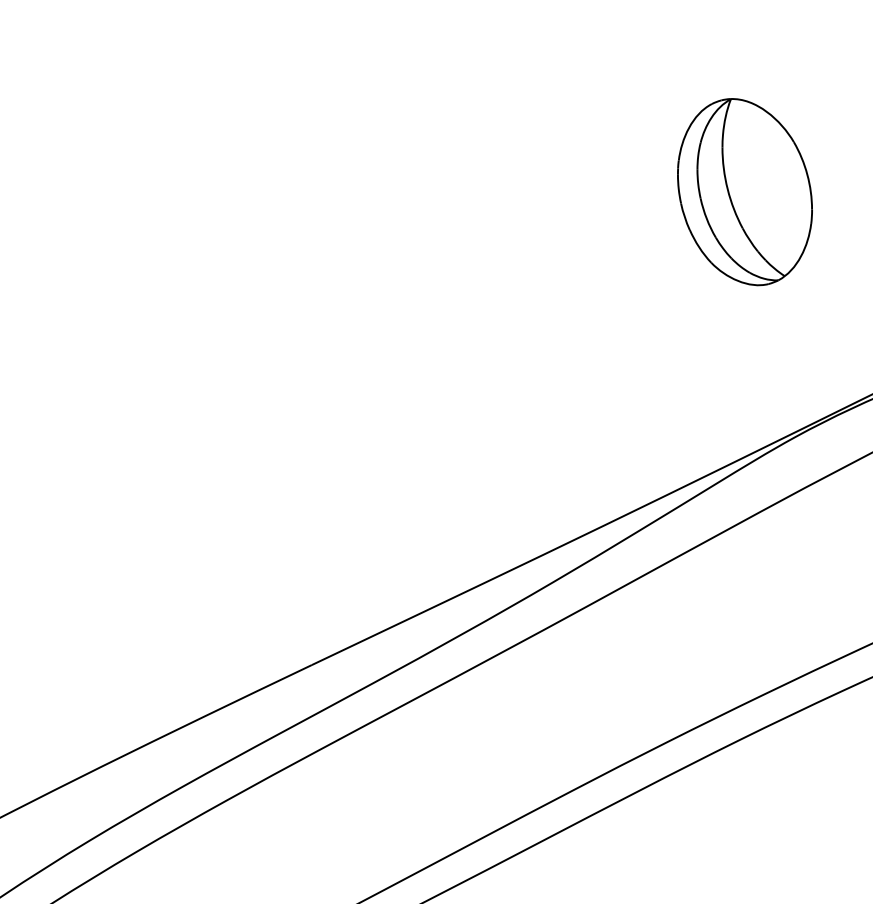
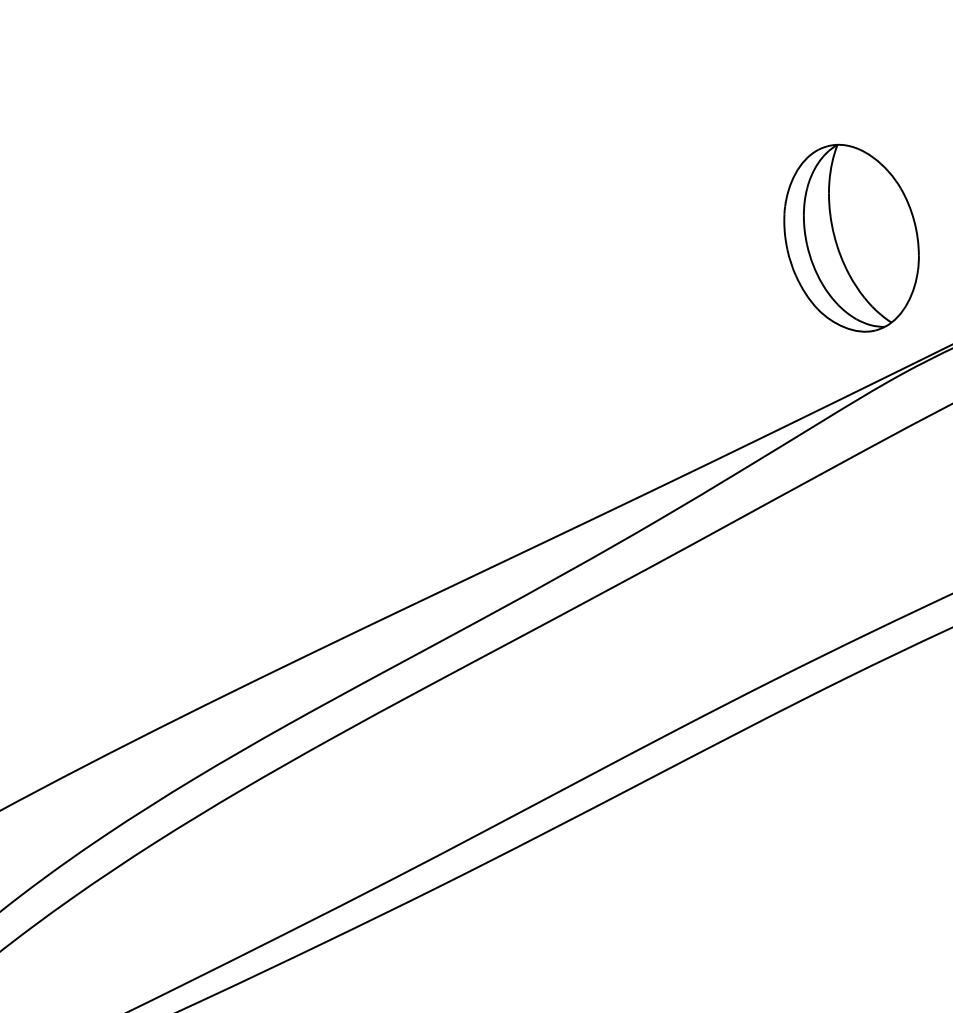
part: (744, 191) -> (851, 237), moved

